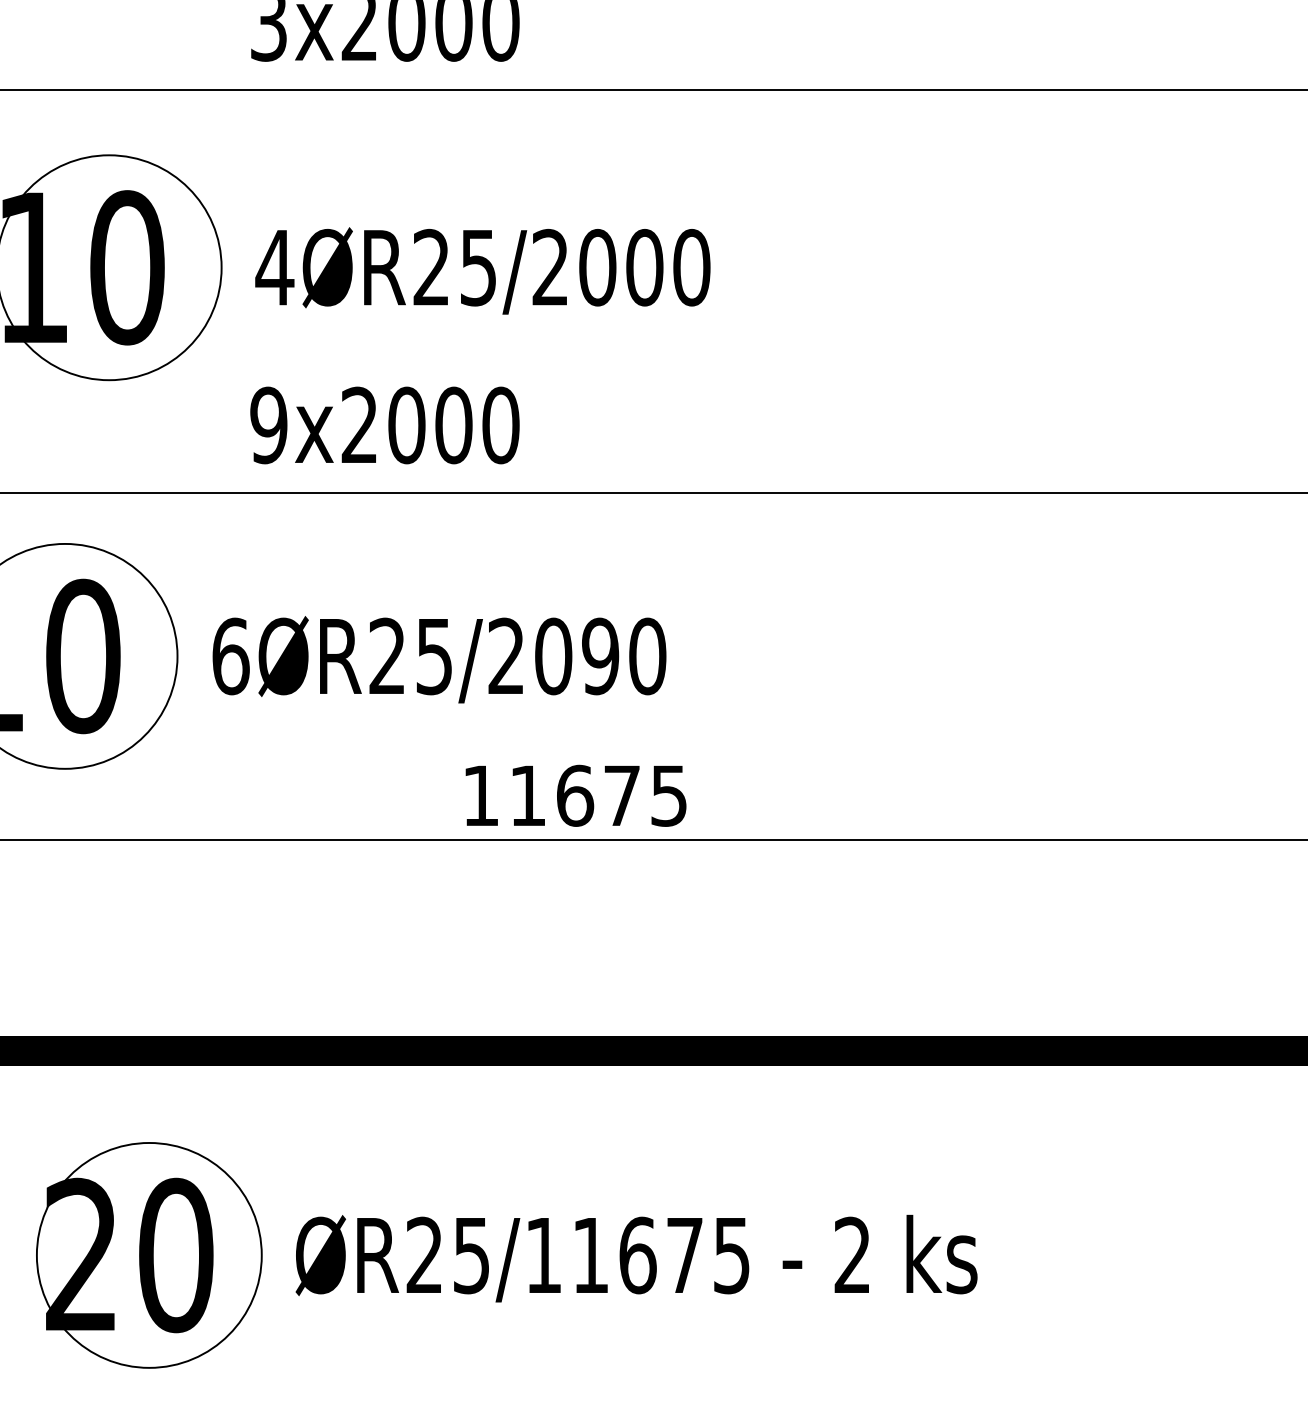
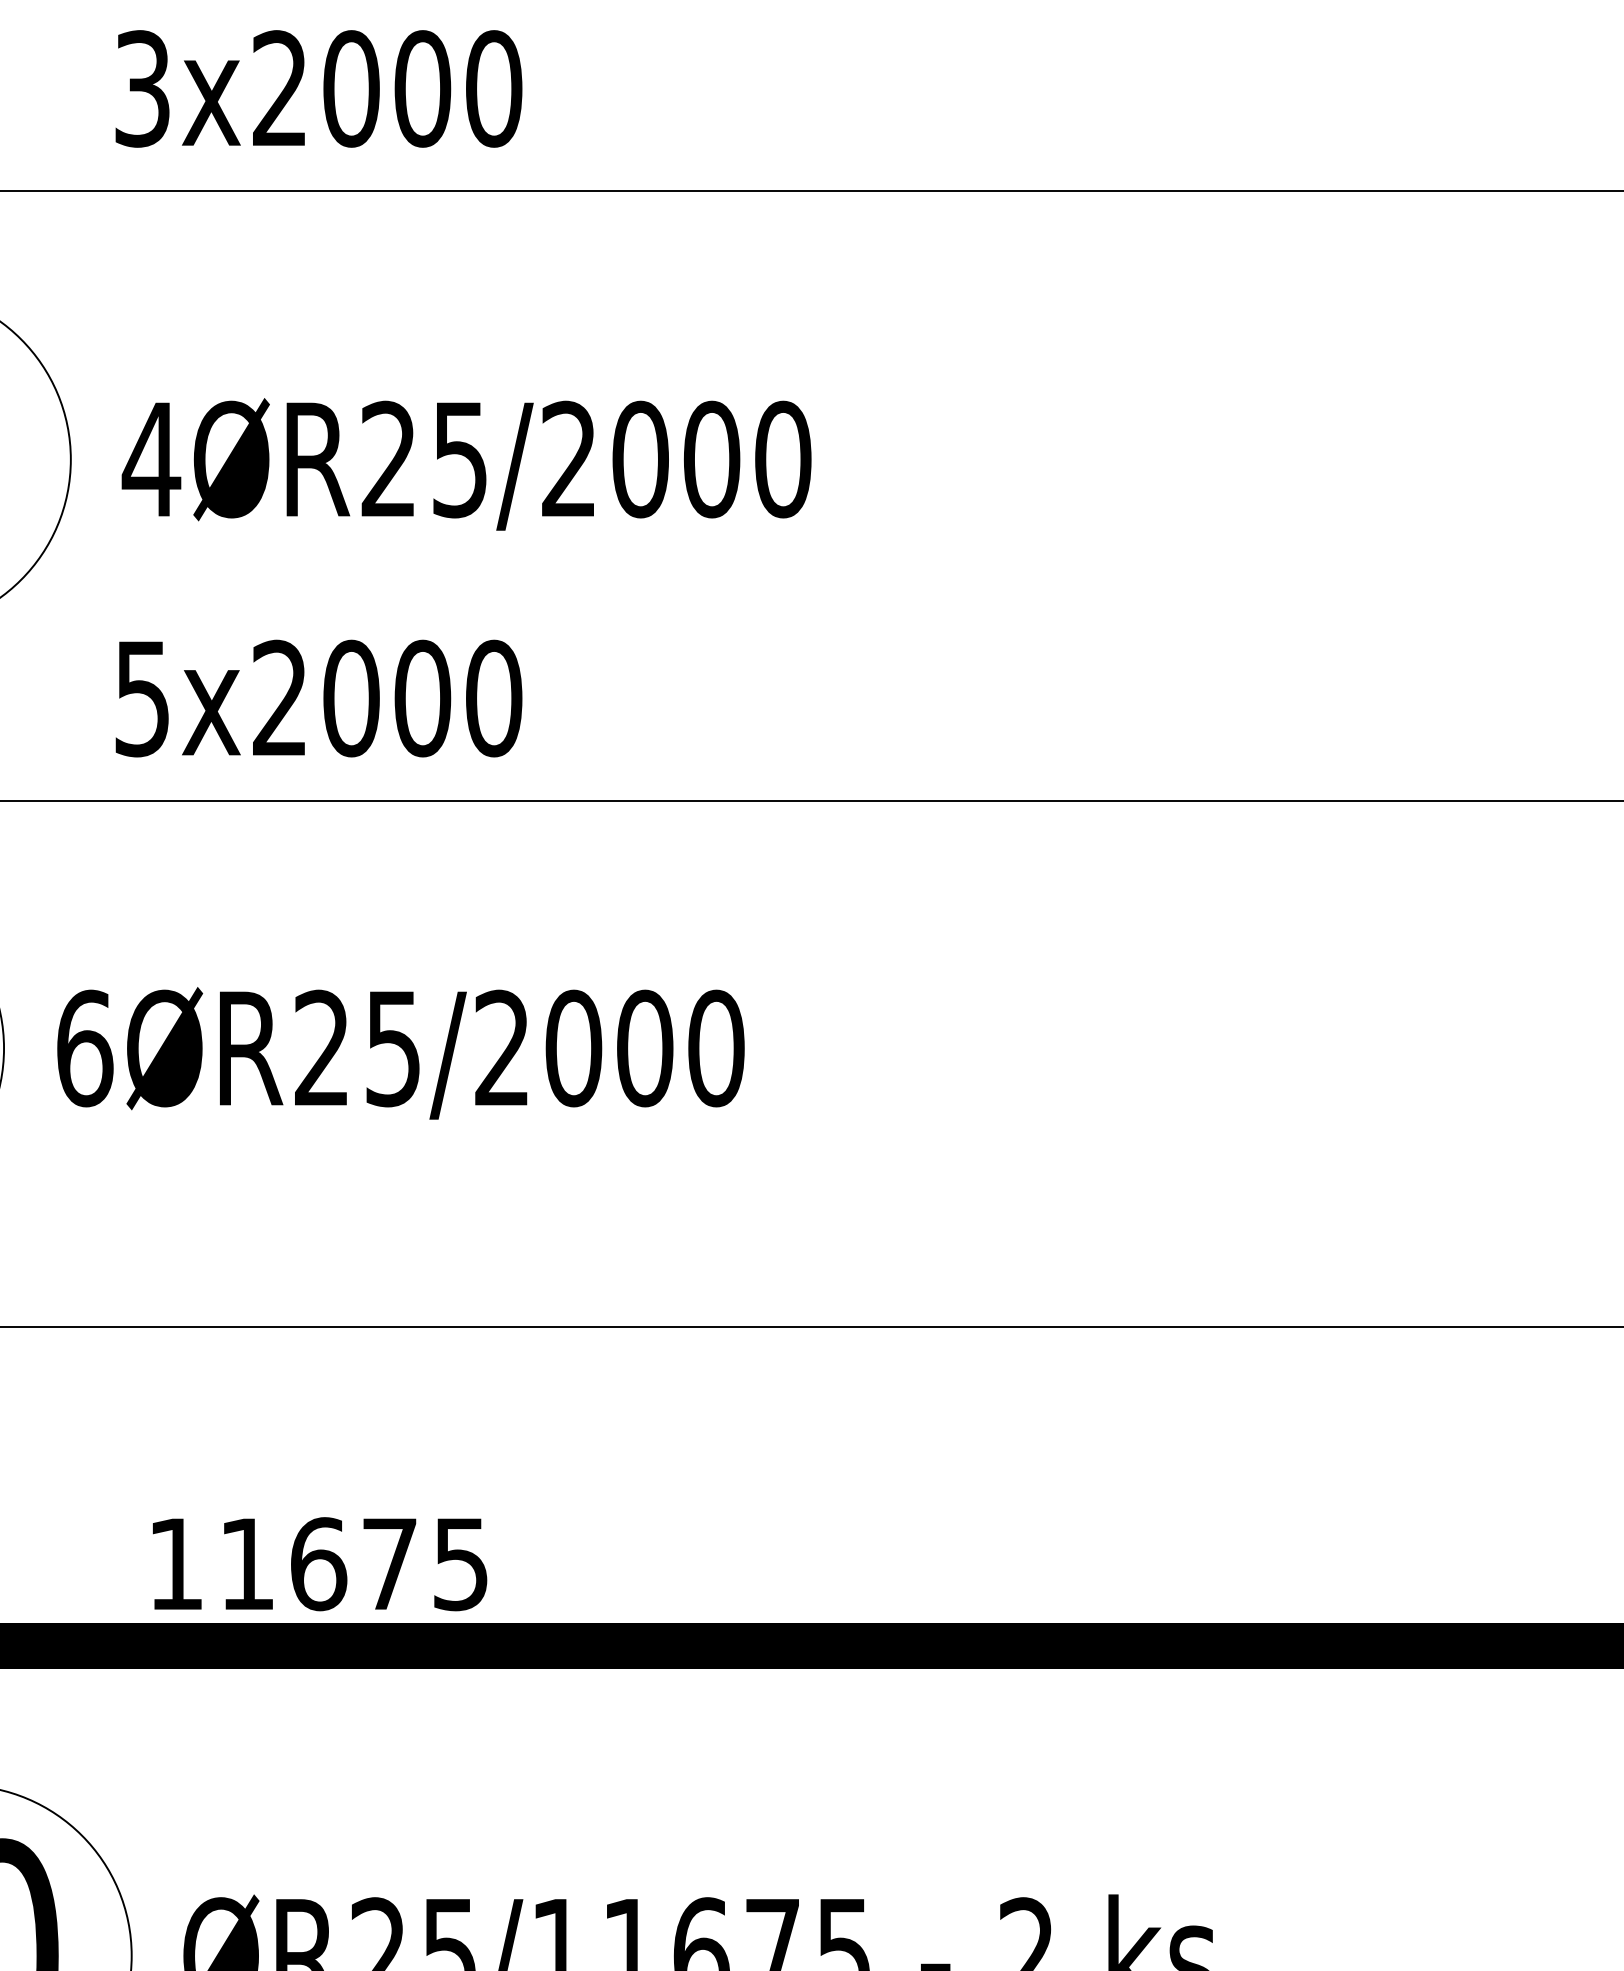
text: (268, 425) -> (141, 698), 9x2000 -> 5x2000
text: (600, 656) -> (644, 1048), 6ØR25/2090 -> 6ØR25/2000
text: (575, 795) -> (319, 1563), moved

